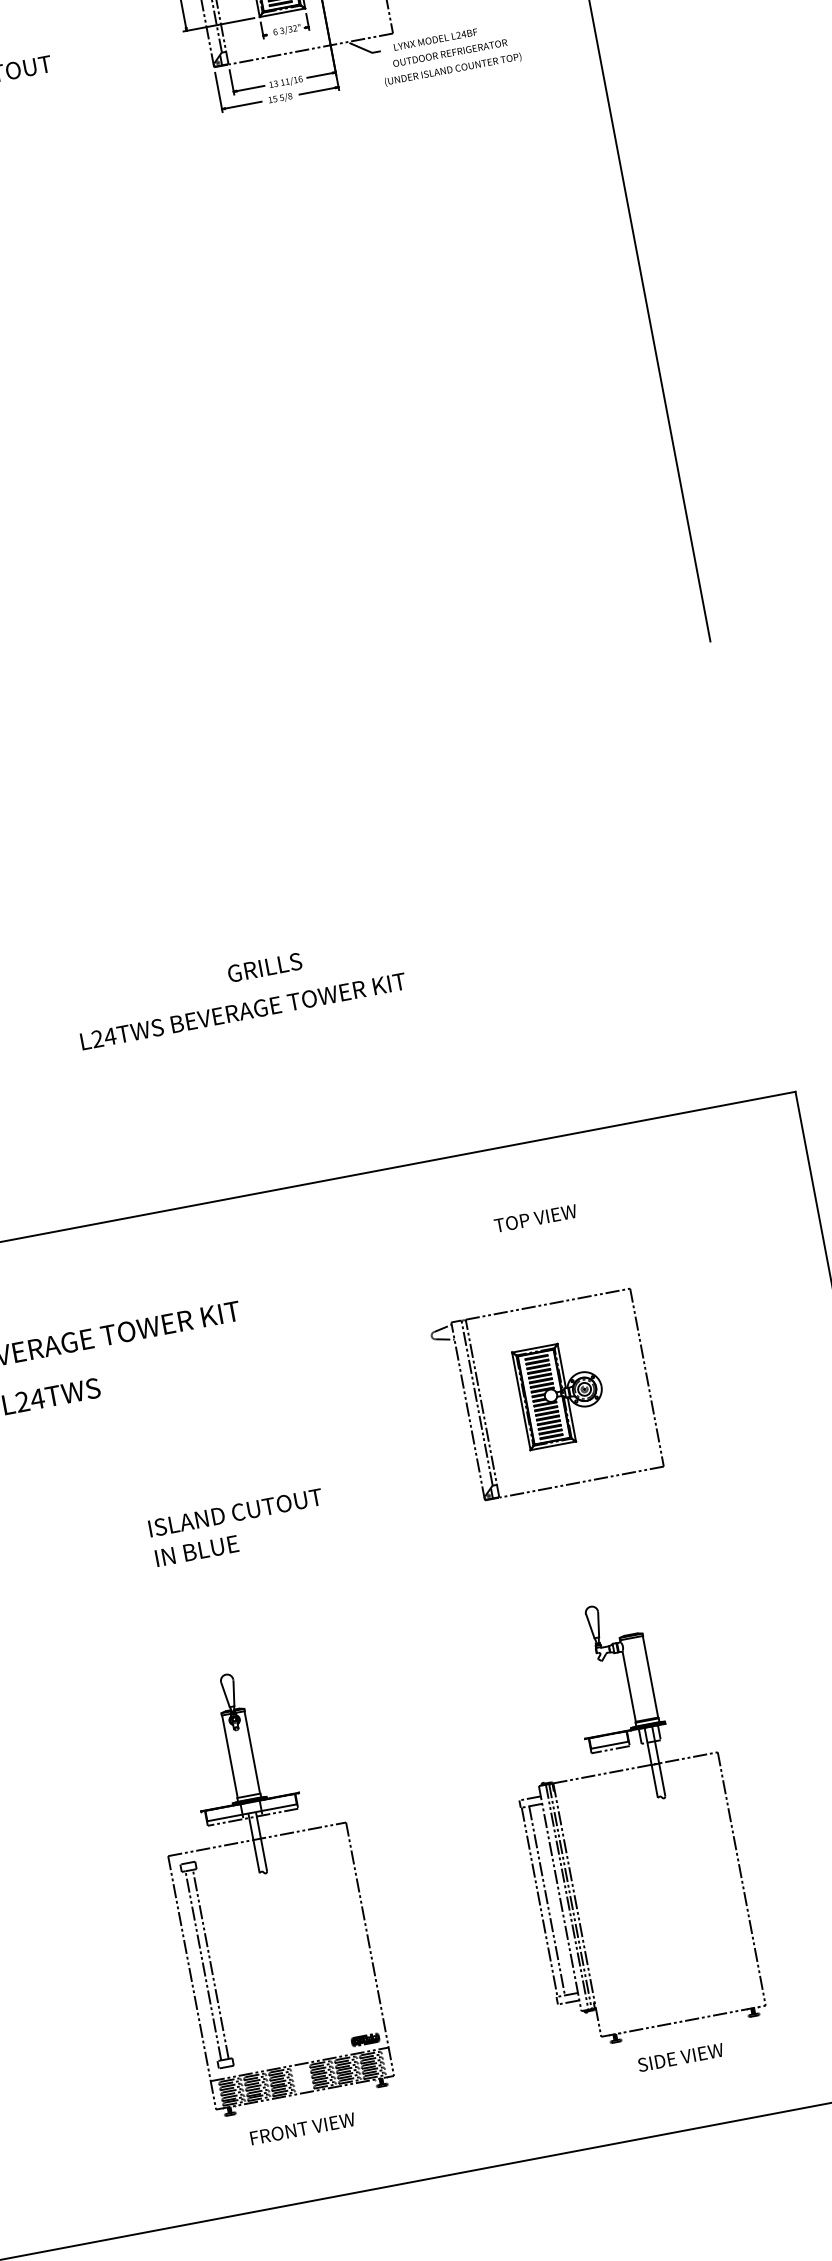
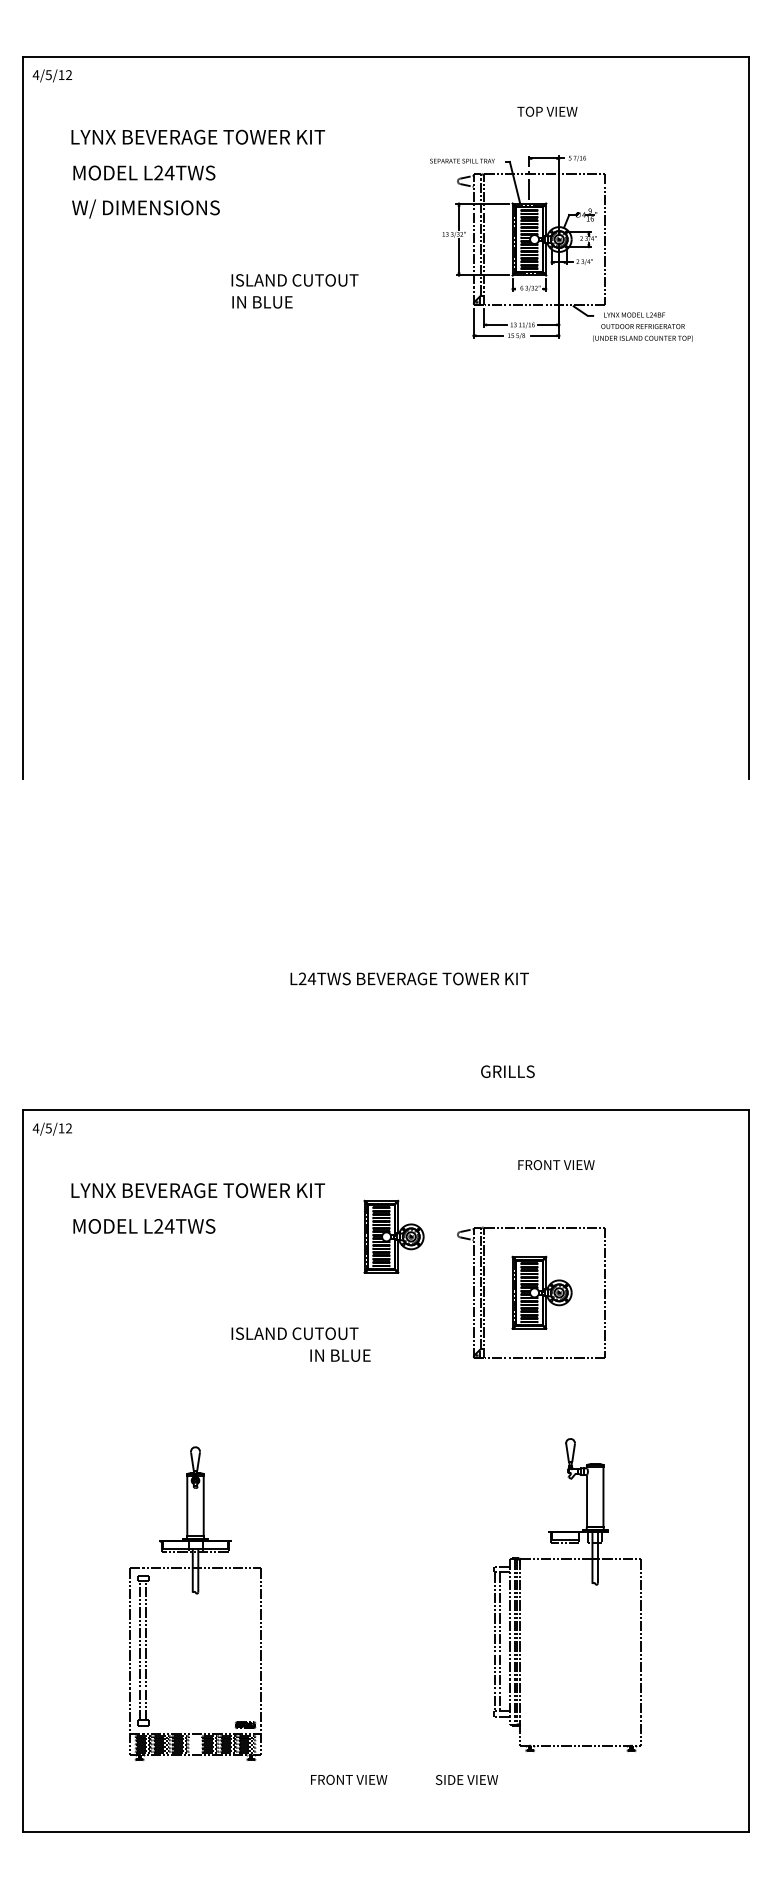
text: (264, 967) -> (507, 1071), moved
text: (242, 1010) -> (409, 978), moved
text: (546, 1217) -> (555, 1165), TOP VIEW -> FRONT VIEW
part: (344, 1355) -> (393, 1236), added
text: (196, 1550) -> (340, 1355), moved
part: (656, 1797) -> (591, 1583), moved
part: (265, 1874) -> (196, 1594), moved
text: (680, 2057) -> (466, 1779), moved
text: (303, 2128) -> (349, 1779), moved

